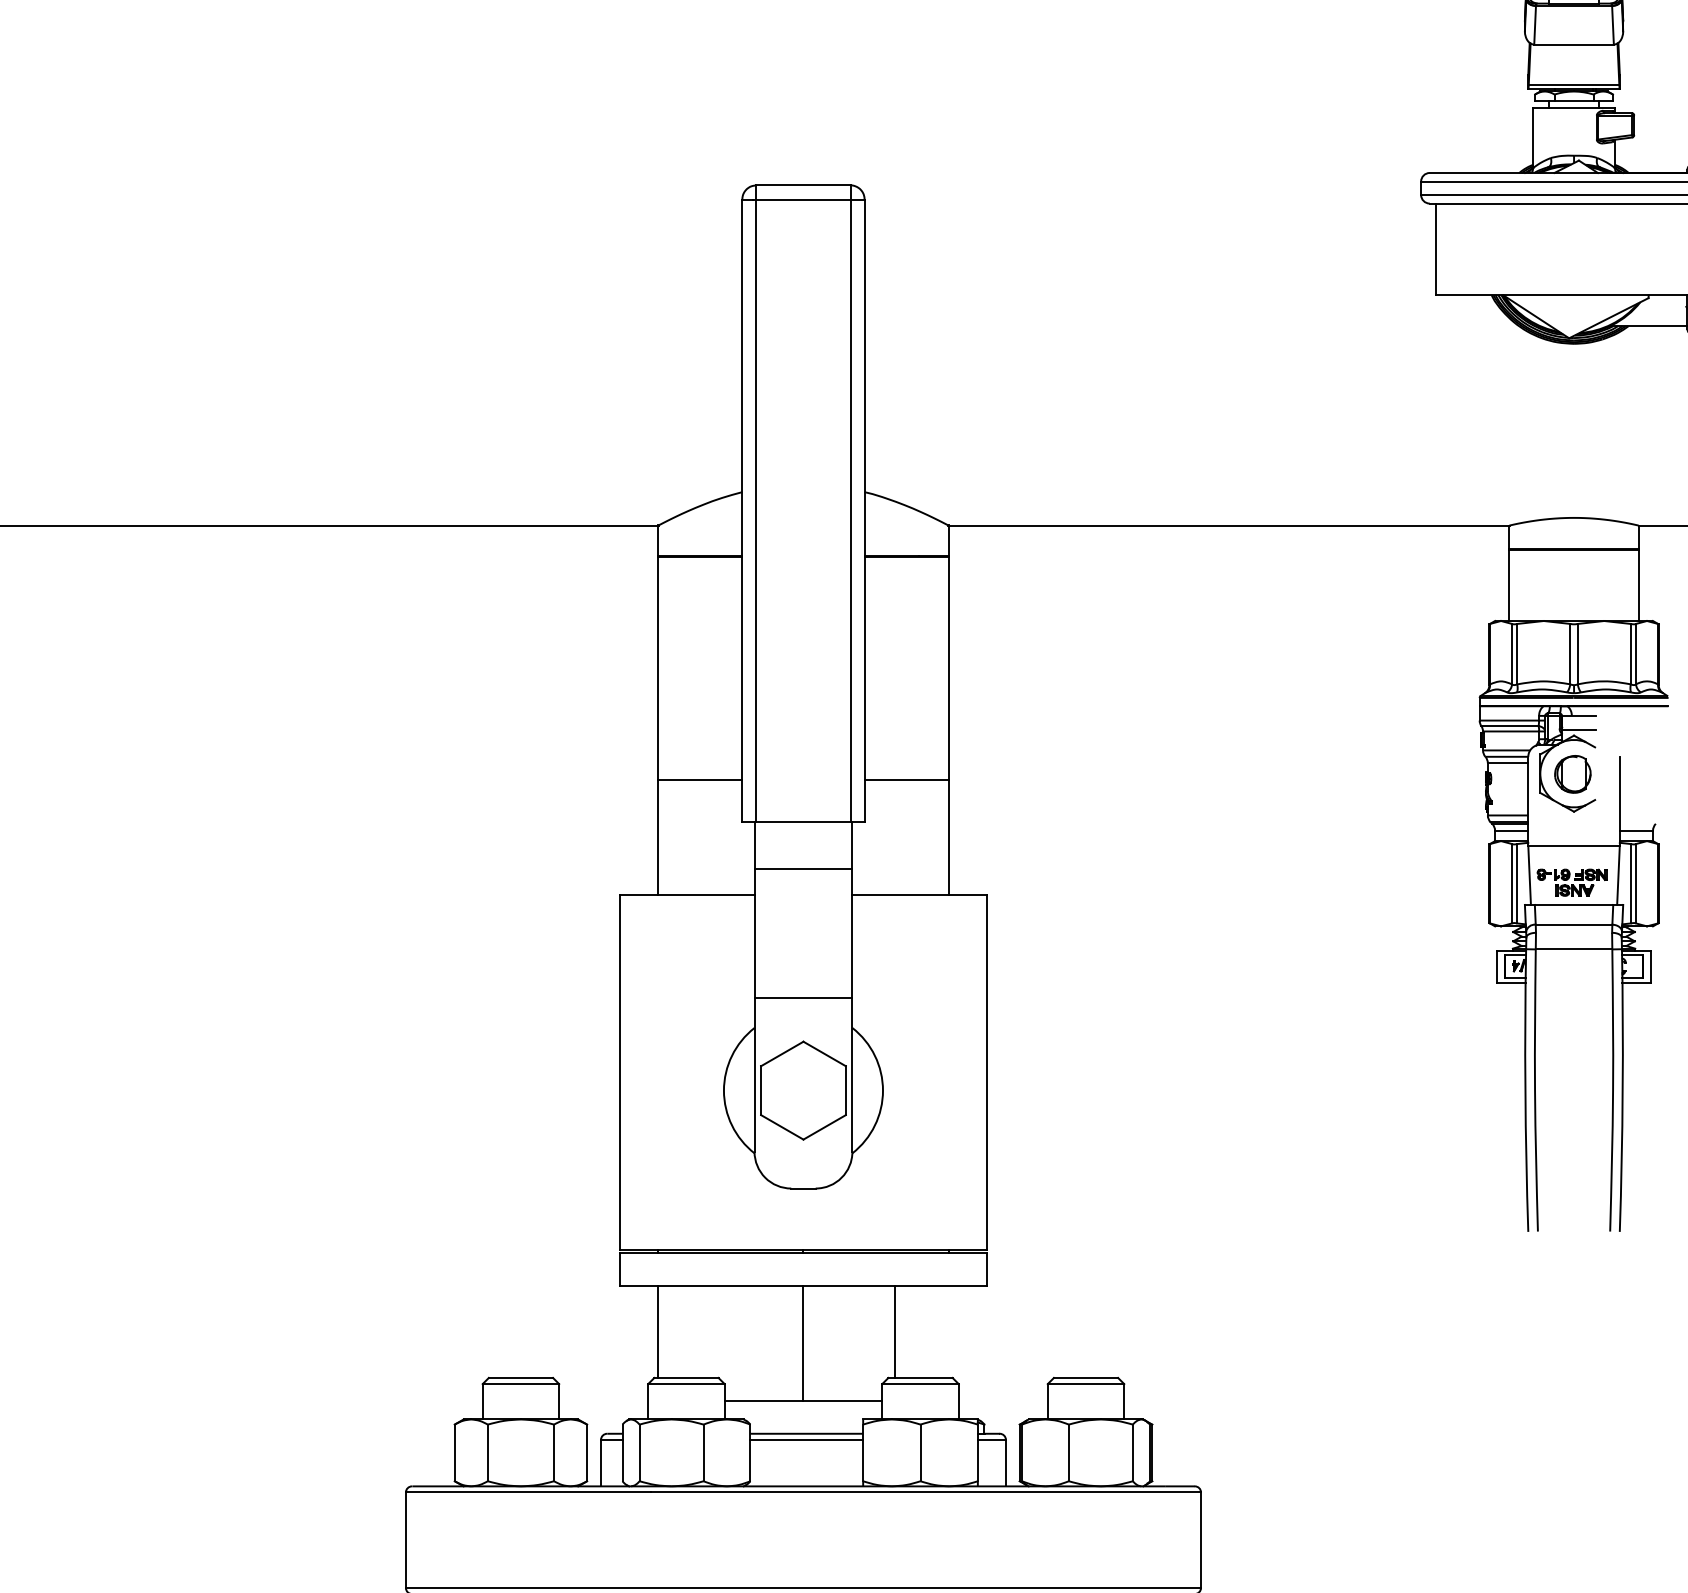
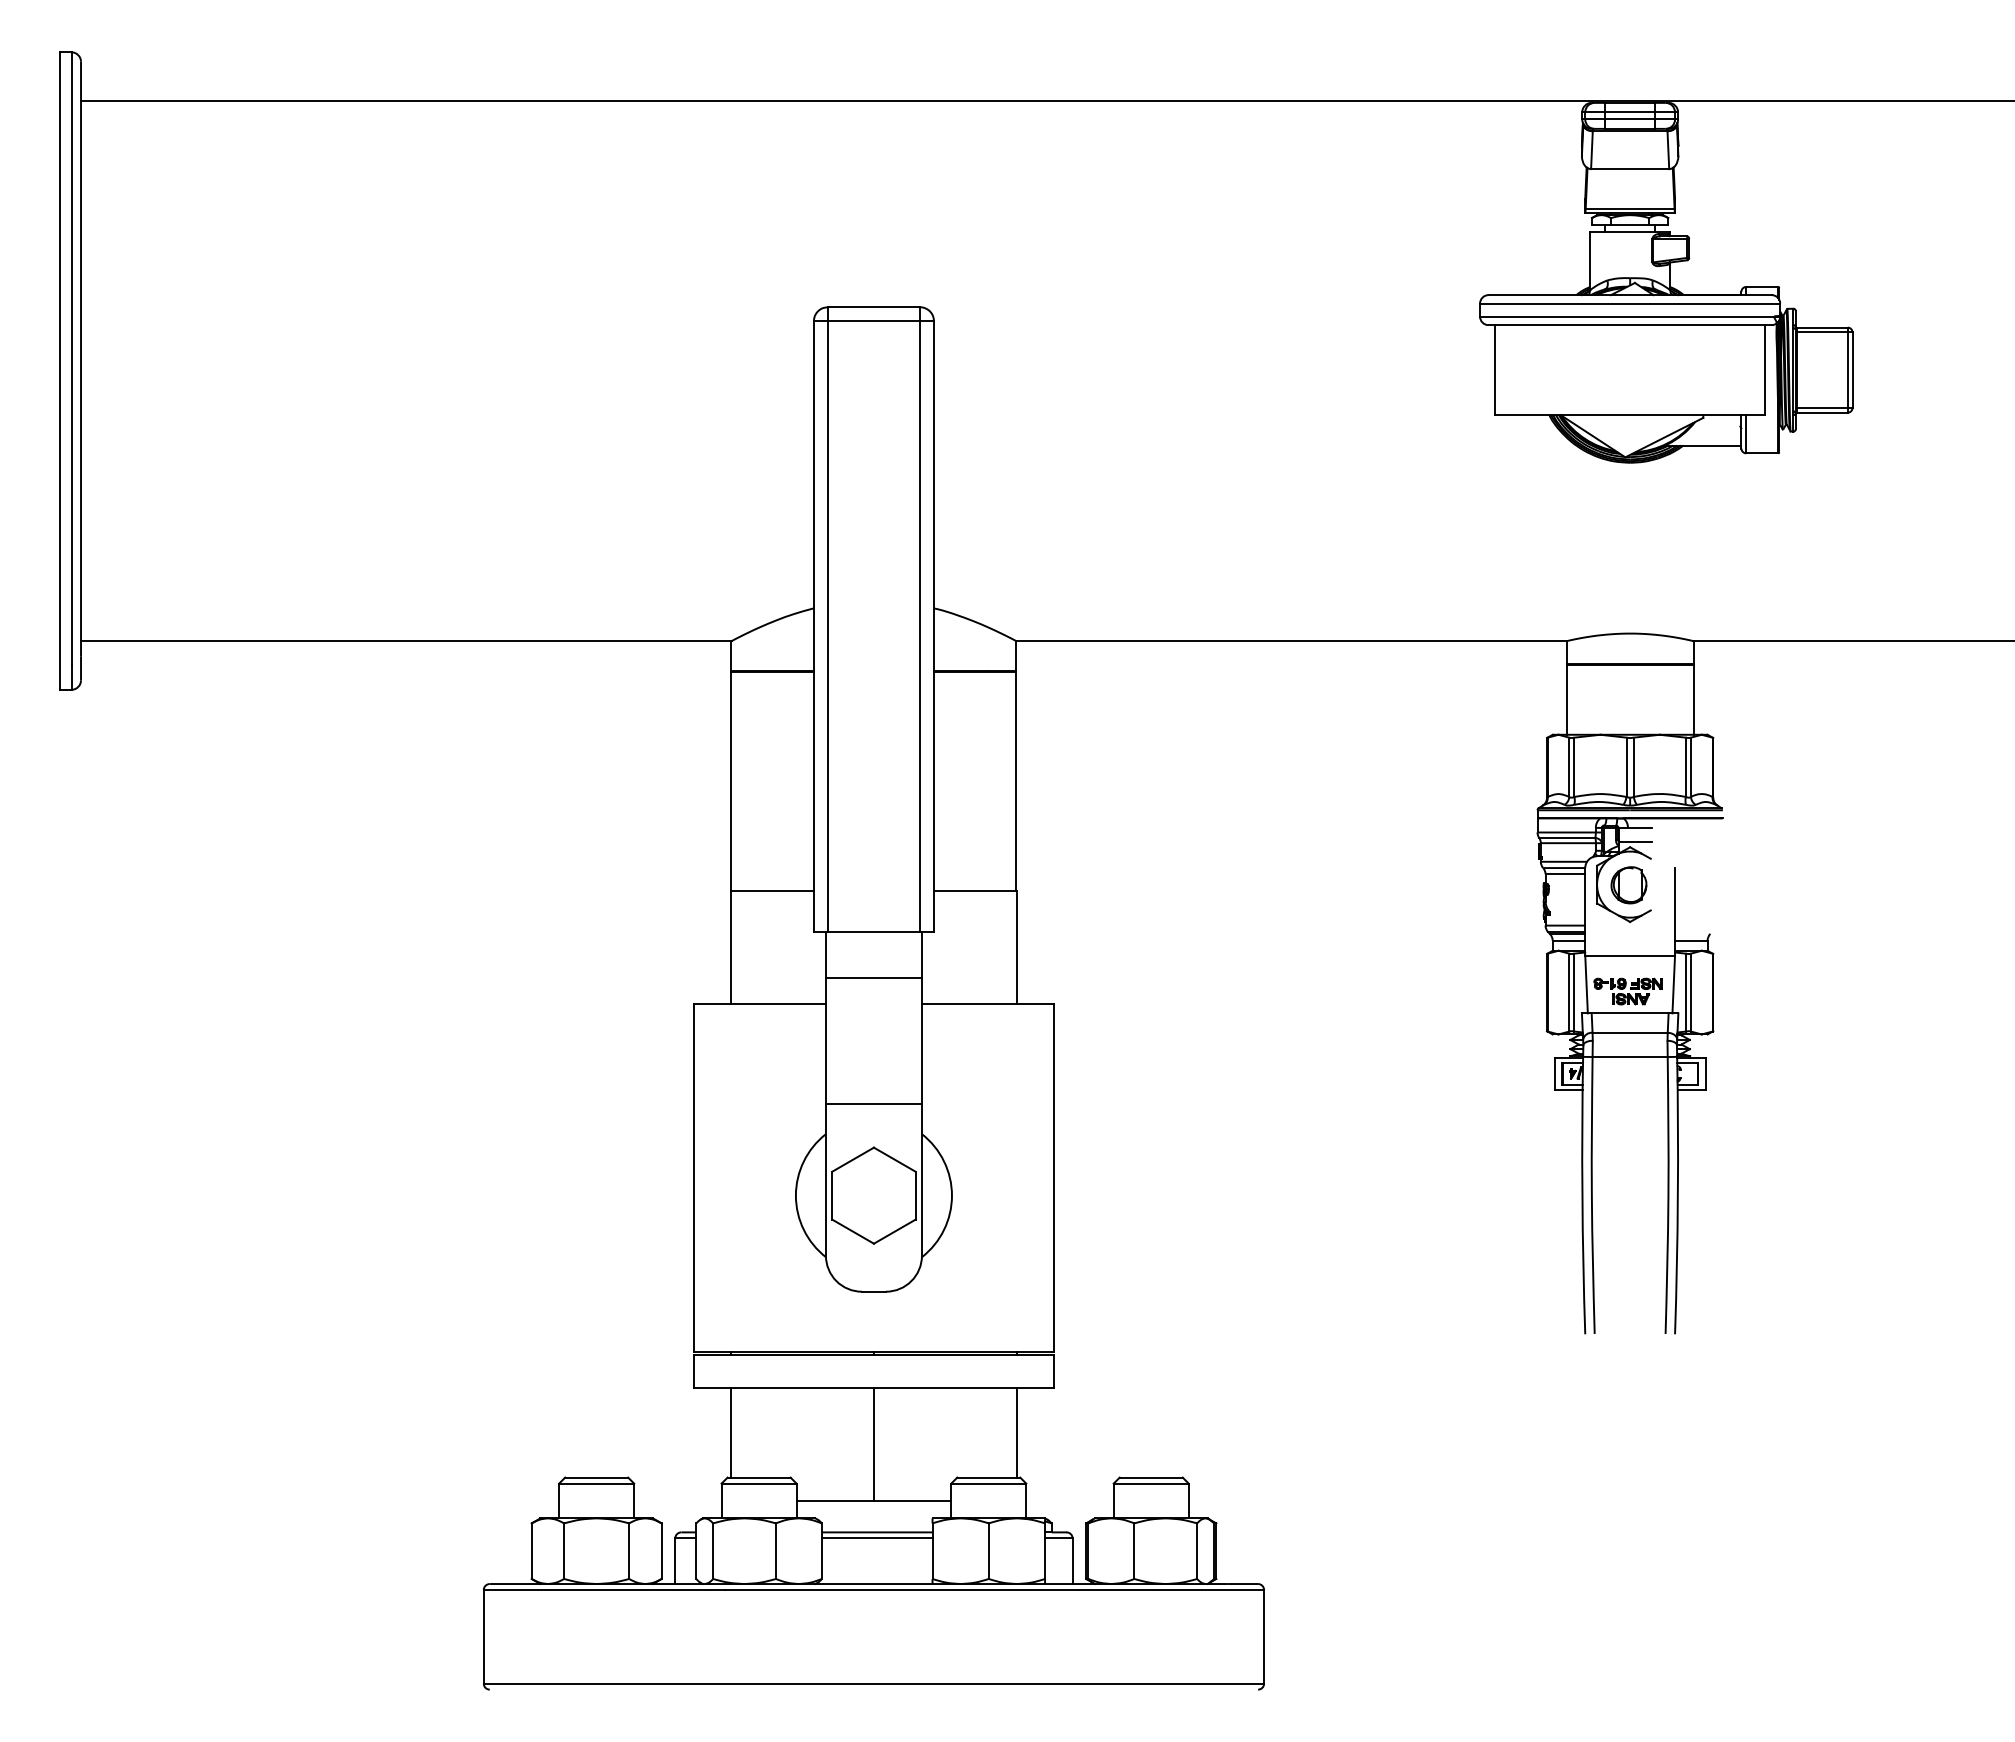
line: (894, 1331) -> (1016, 1432), moved

